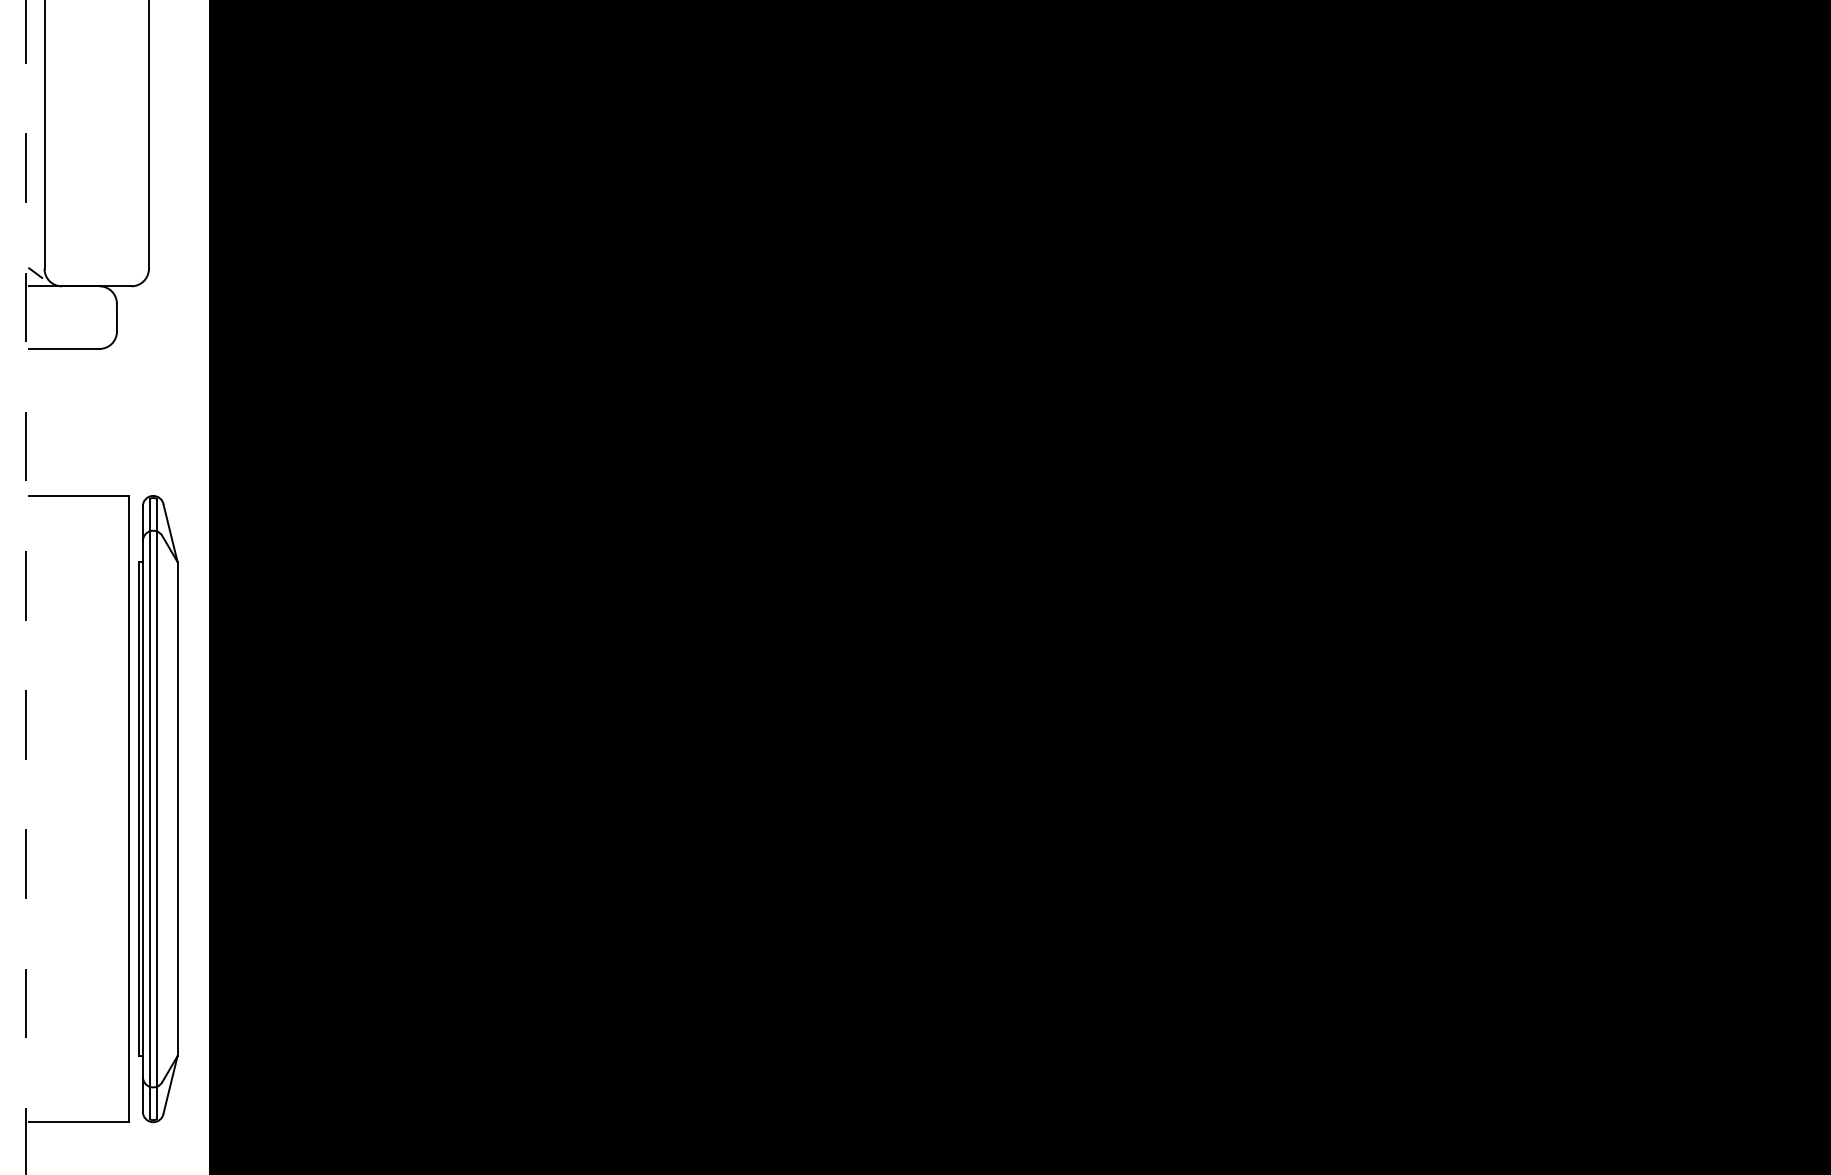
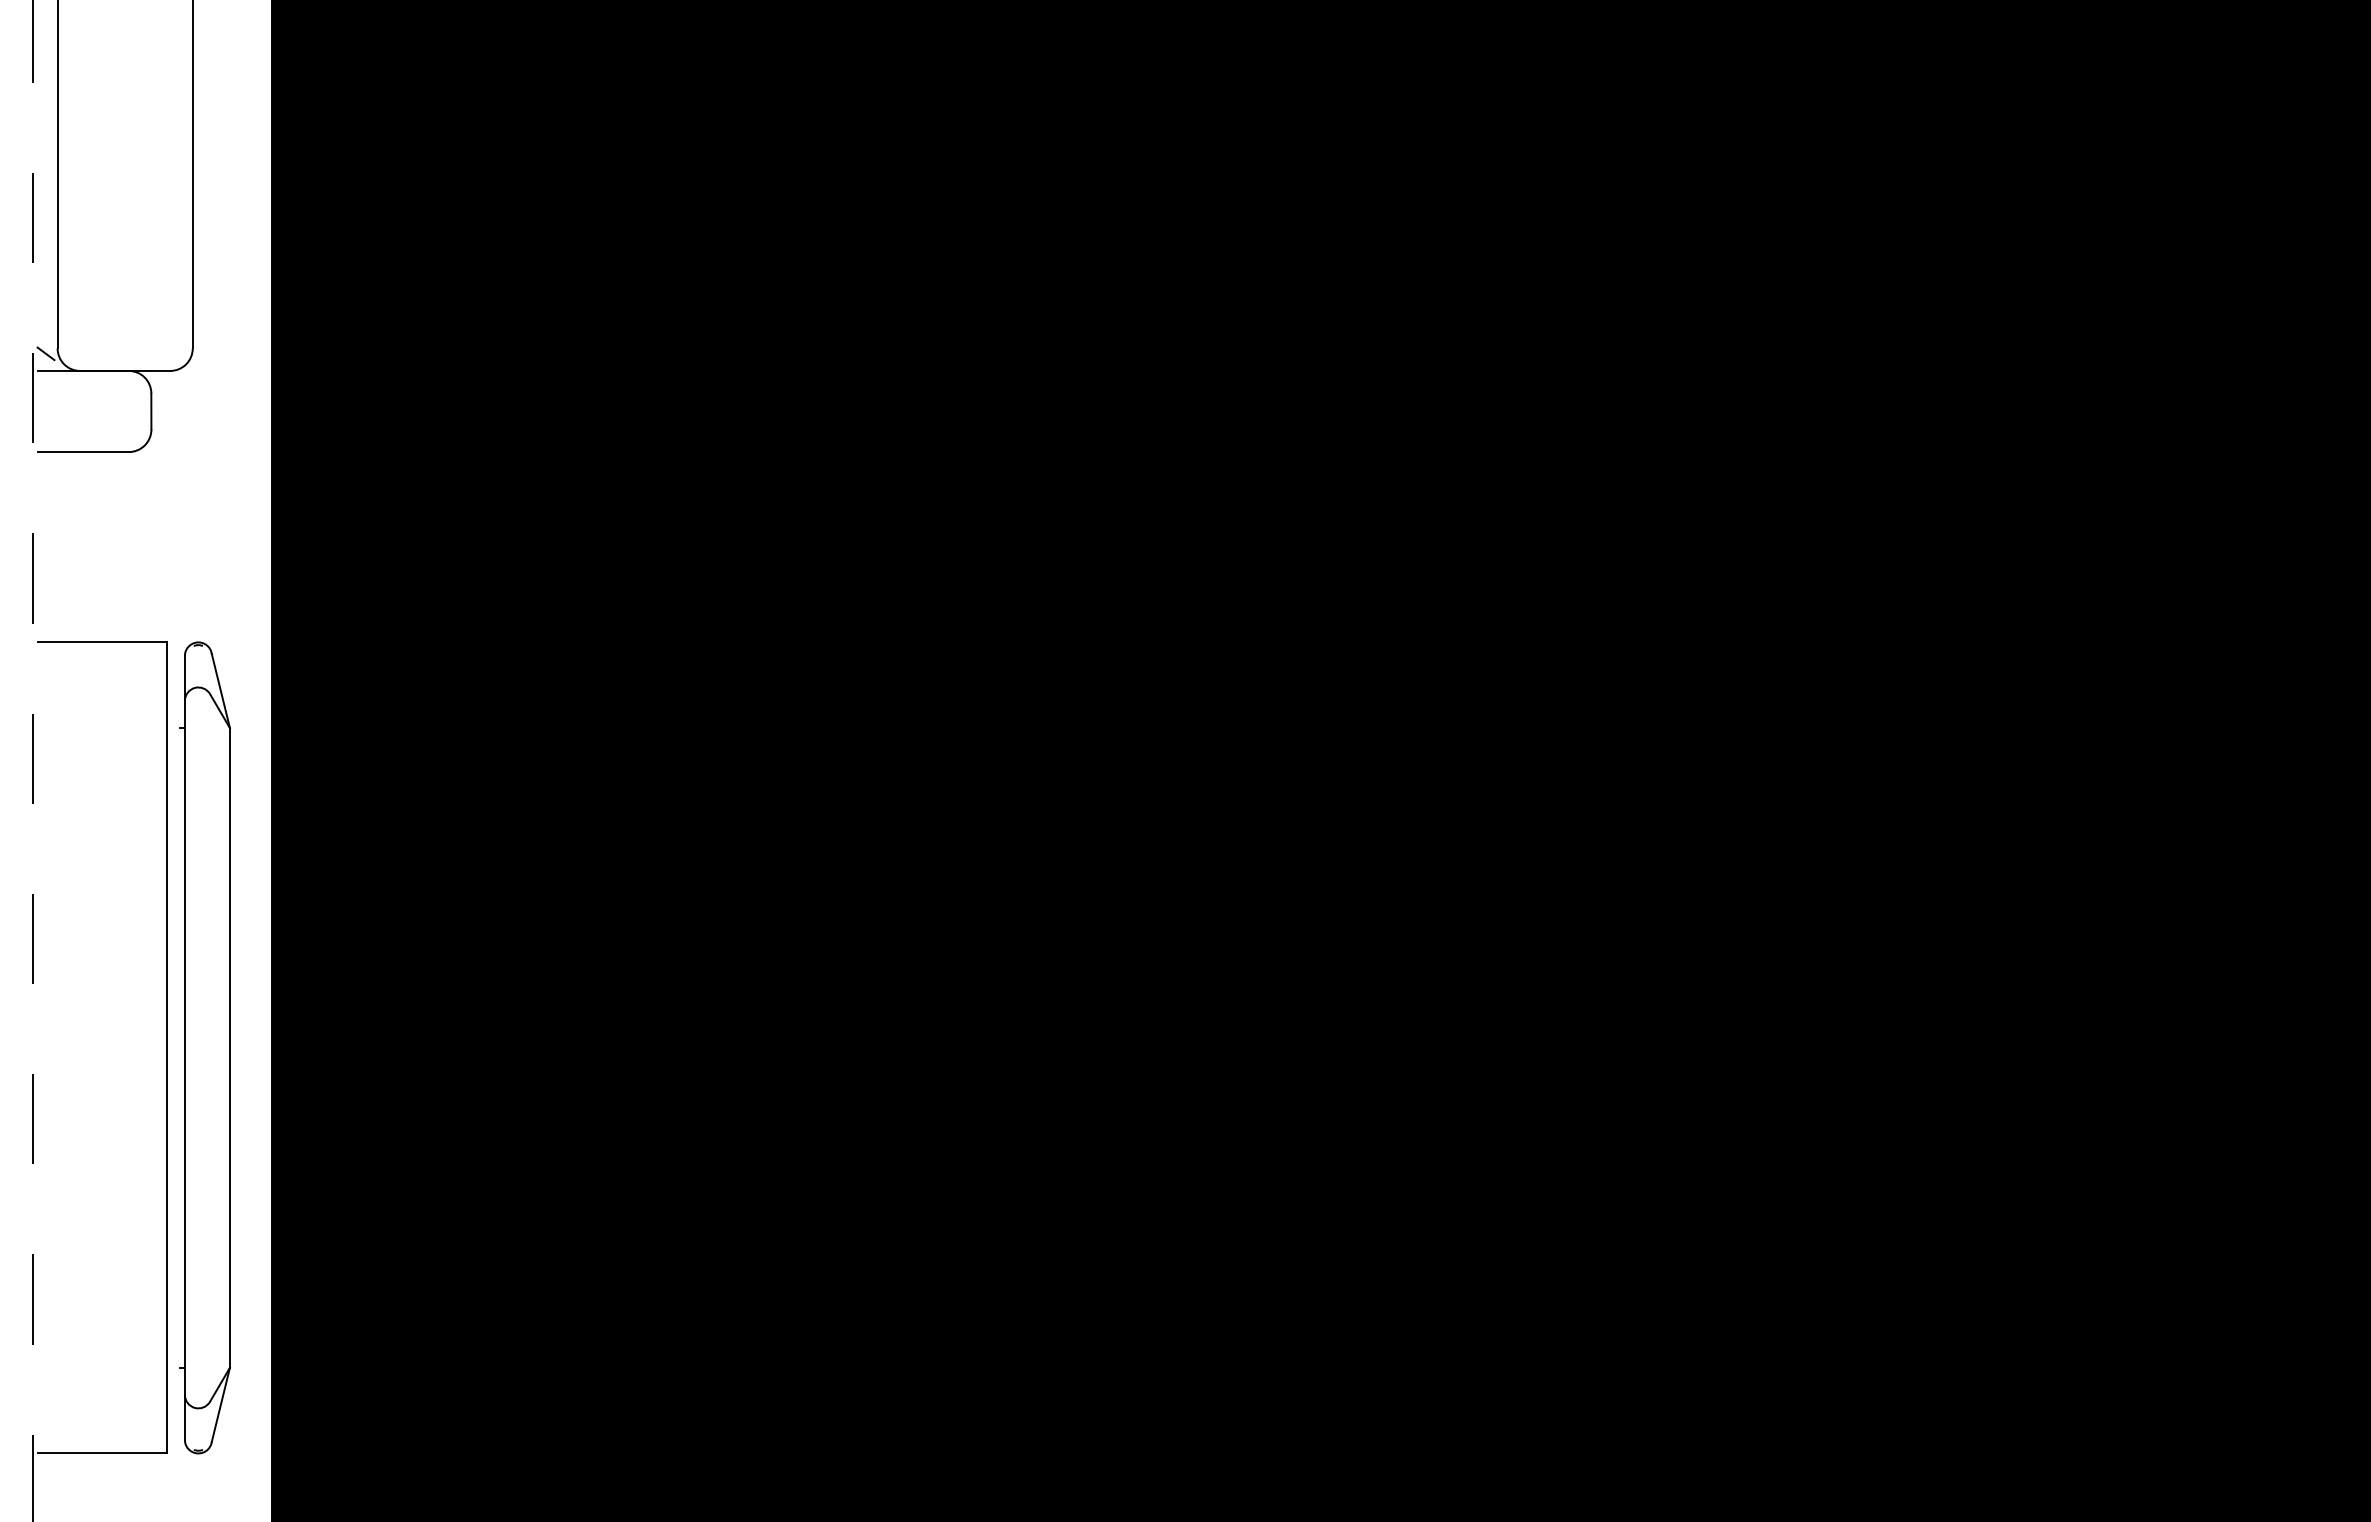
line: (139, 808) -> (180, 1047), removed
line: (149, 808) -> (193, 1047), removed
line: (156, 808) -> (202, 1047), removed

